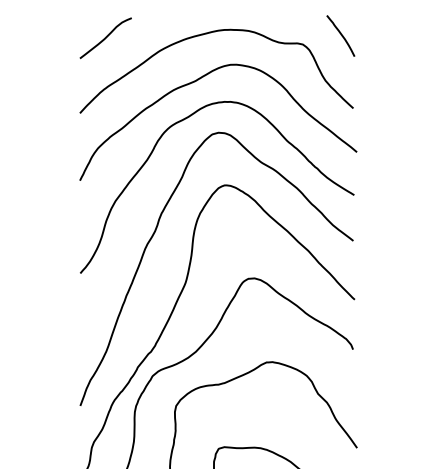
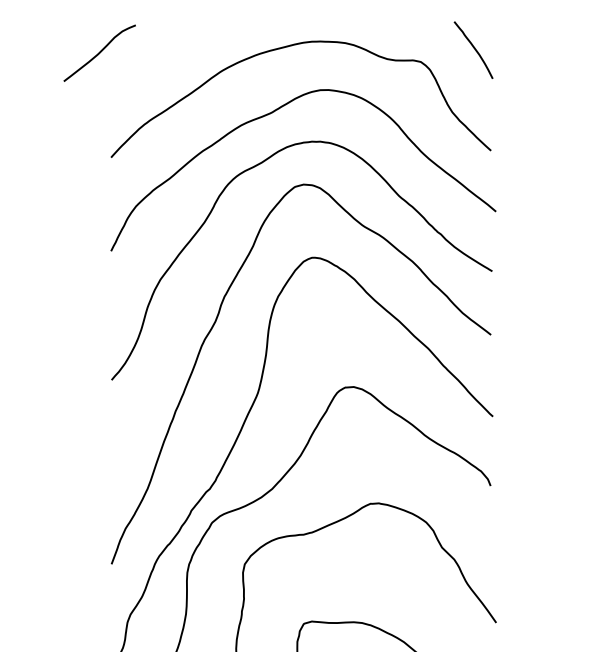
curve: (105, 37) -> (99, 52), moved

